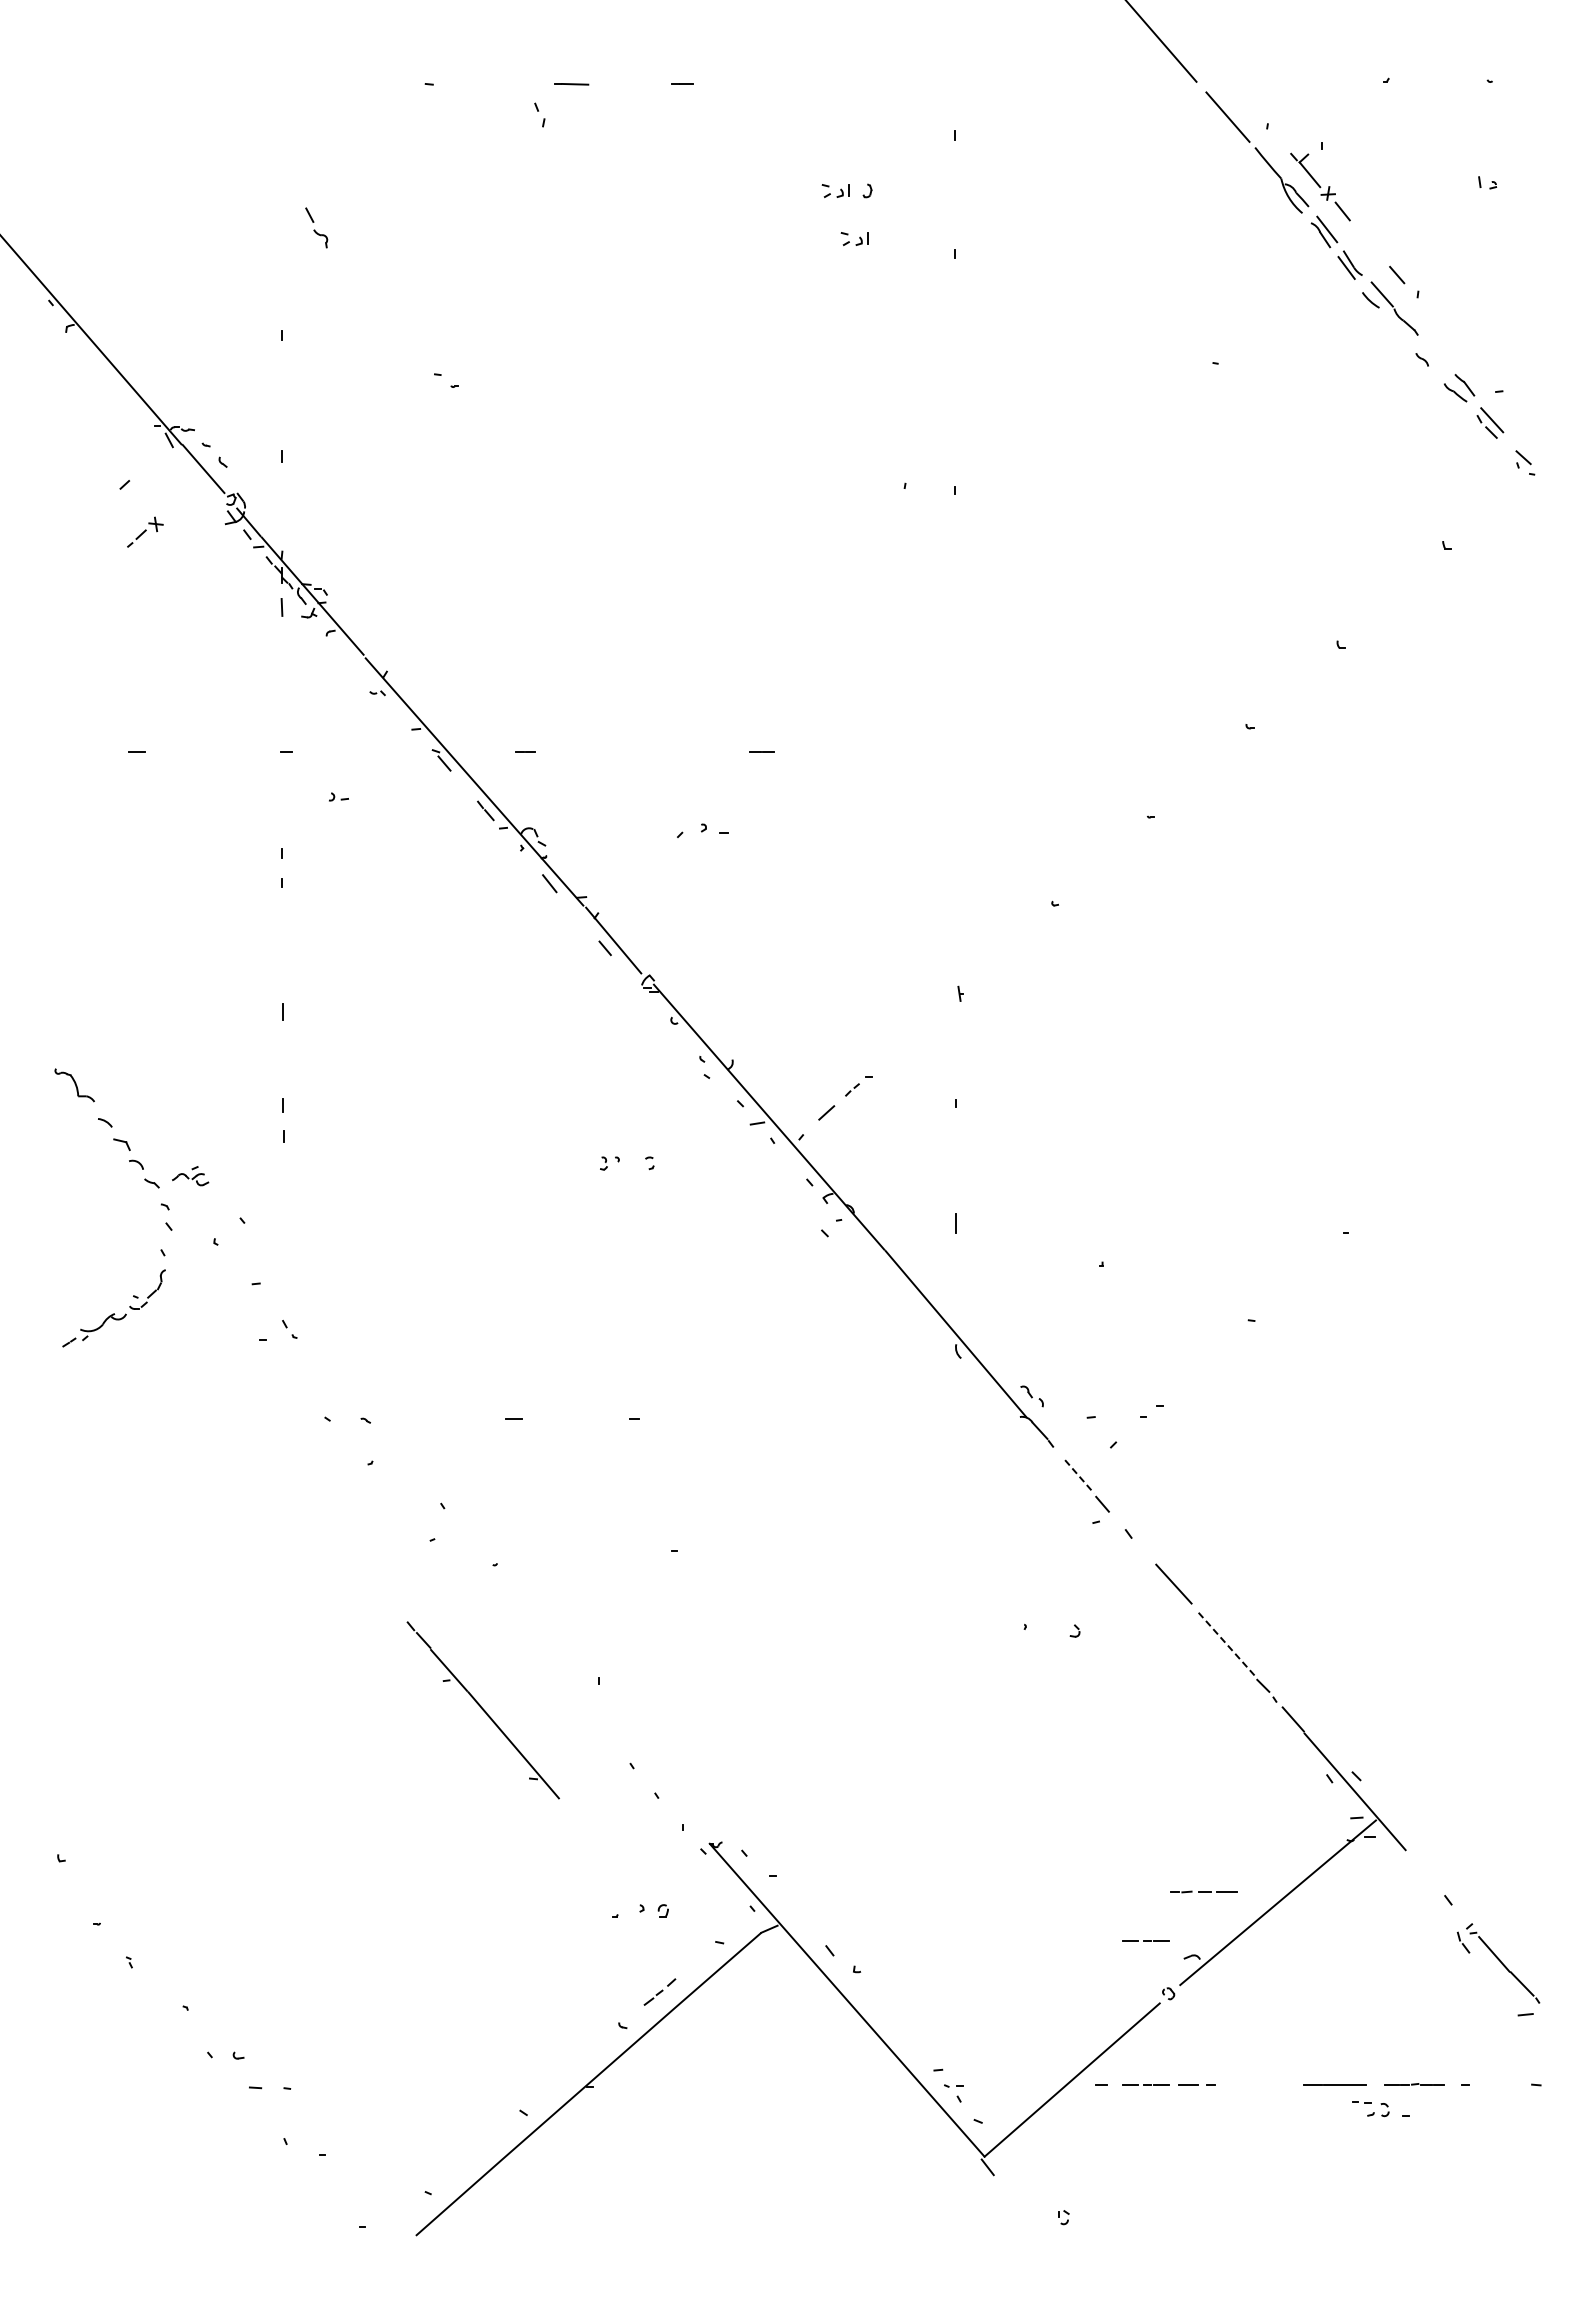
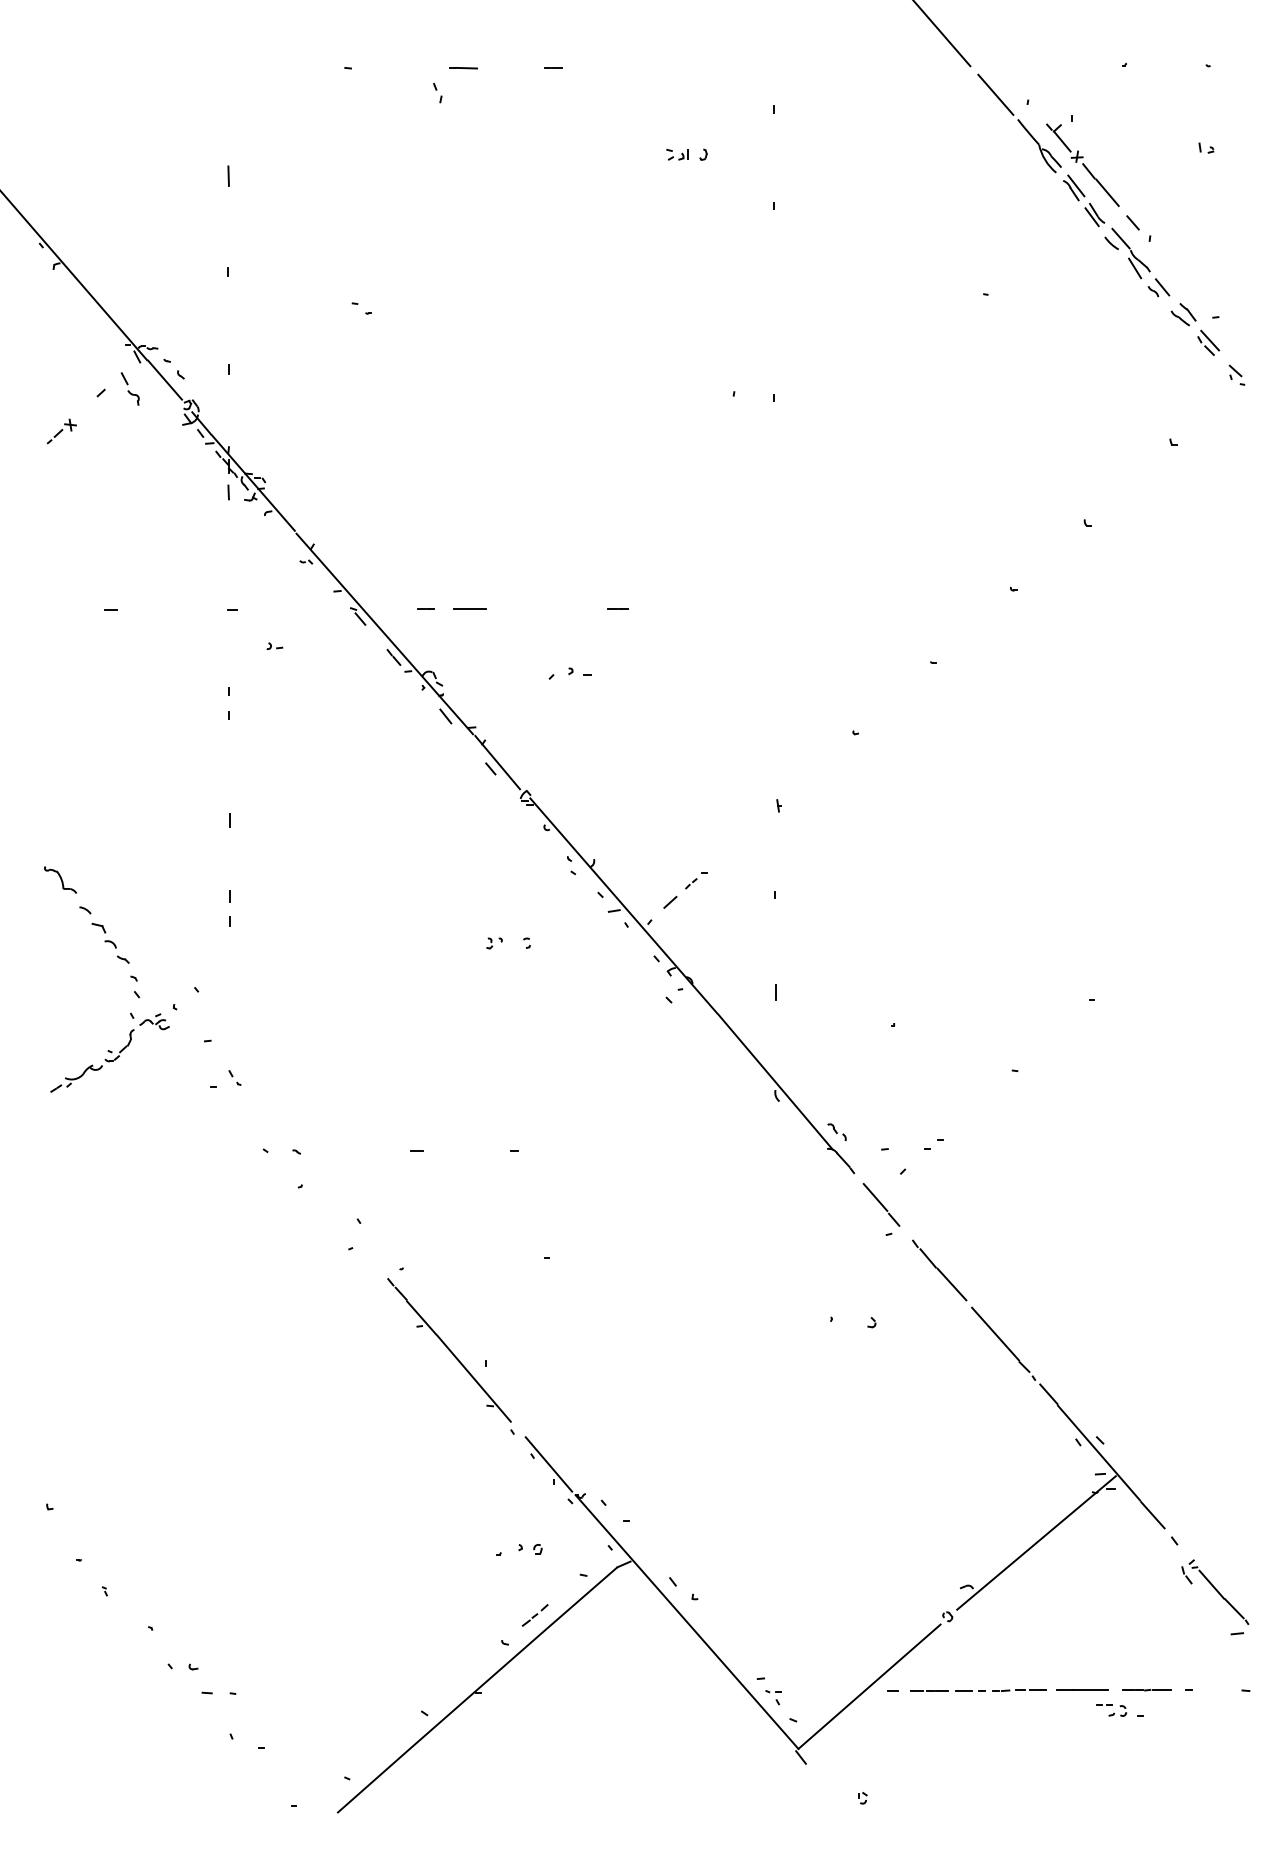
line: (281, 217) -> (228, 176), added
part: (316, 227) -> (130, 388), moved
line: (1365, 237) -> (1107, 192), added
part: (854, 238) -> (692, 193), removed
line: (1399, 331) -> (1134, 268), added
line: (1433, 354) -> (1162, 287), added
part: (145, 531) -> (62, 430), moved
line: (578, 751) -> (469, 609), added
part: (190, 1176) -> (154, 1022), moved
line: (1079, 1477) -> (875, 1198), dashed -> solid
line: (1144, 1551) -> (928, 1258), added
line: (1227, 1645) -> (995, 1334), dashed -> solid
part: (482, 1710) -> (448, 1350), moved
line: (676, 1805) -> (548, 1464), added
line: (1421, 1868) -> (1152, 1515), added
part: (1203, 1891) -> (1018, 1690), moved
line: (1145, 1940) -> (928, 1573), removed

